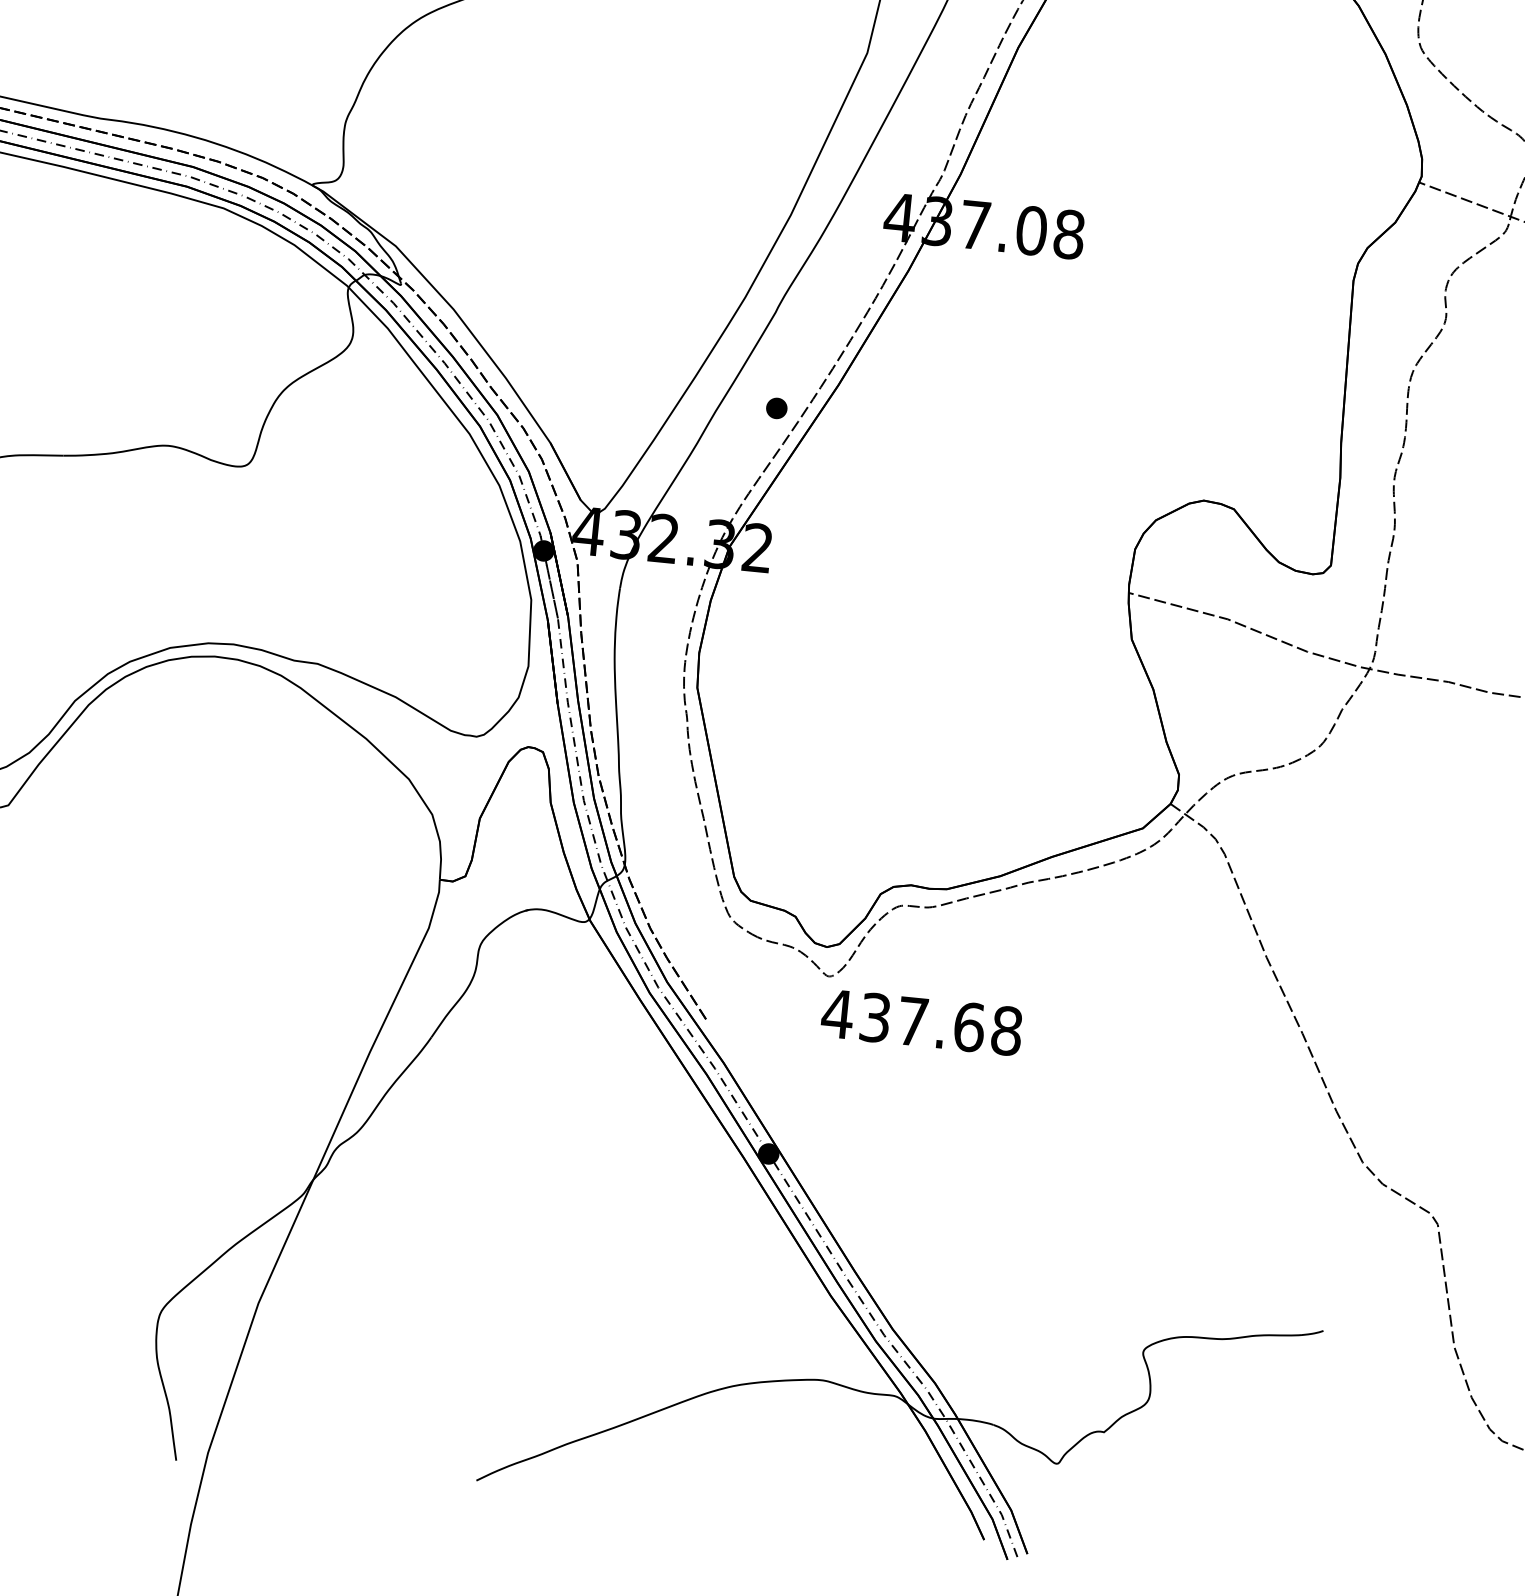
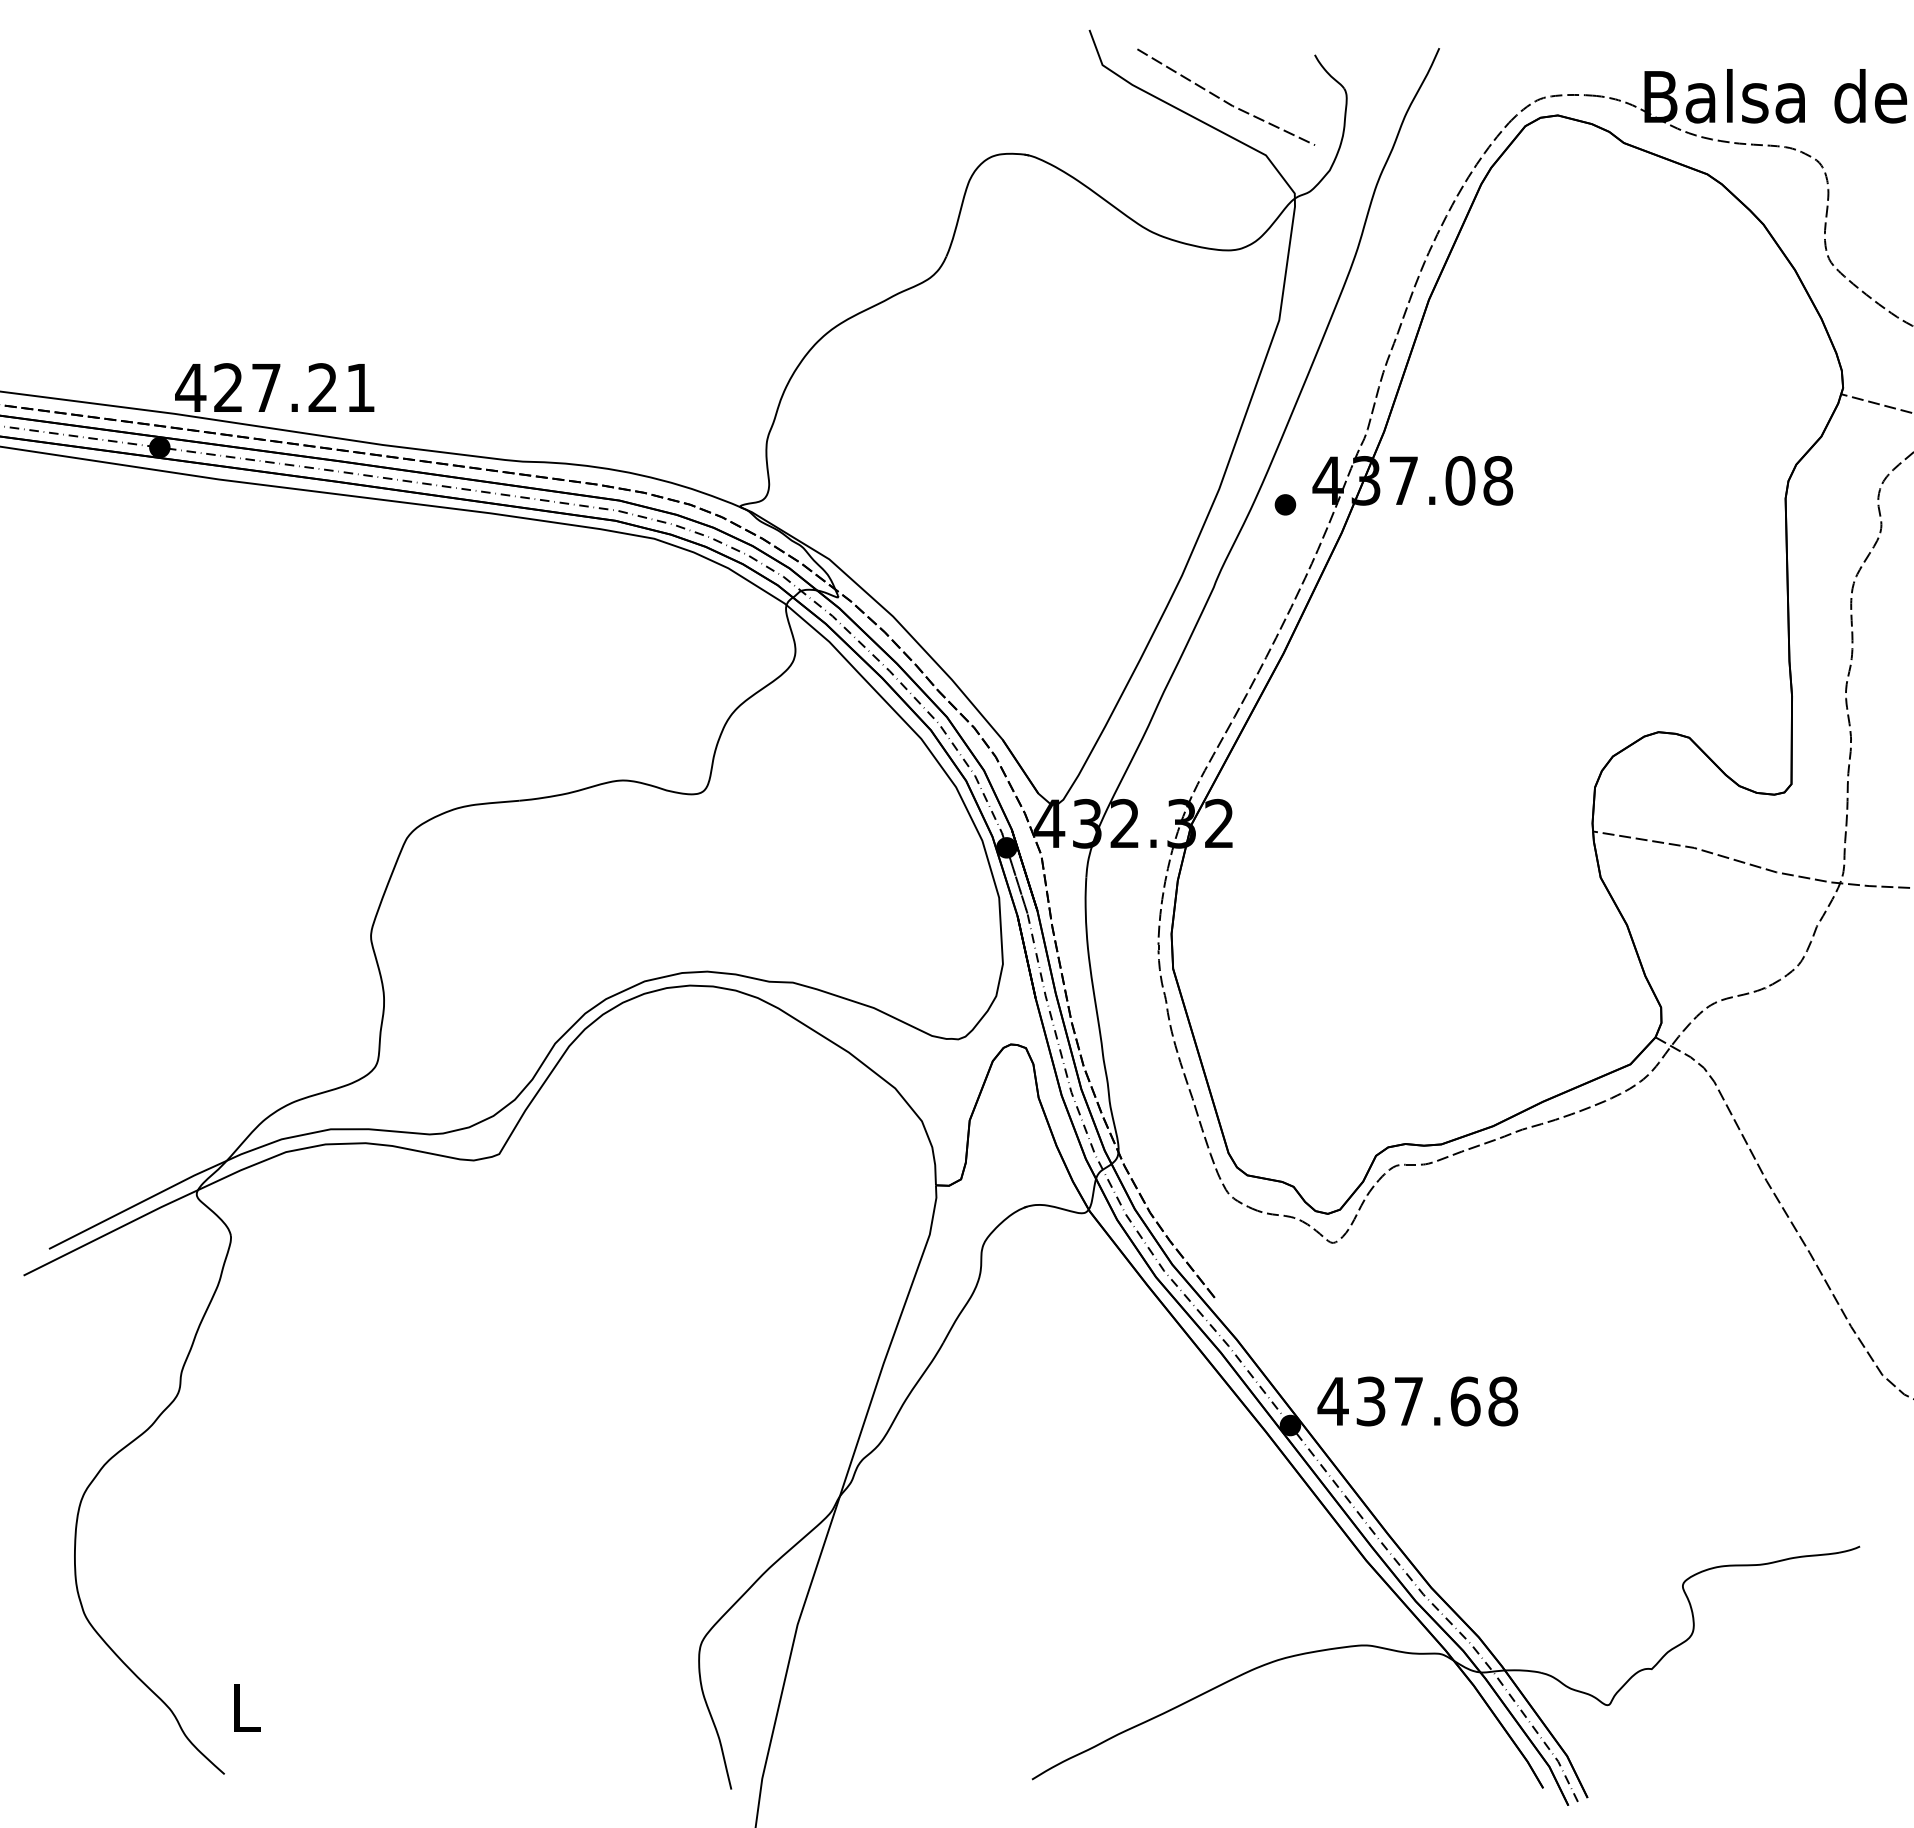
part: (776, 408) -> (1285, 504), moved
text: (921, 1022) -> (1417, 1401), moved

